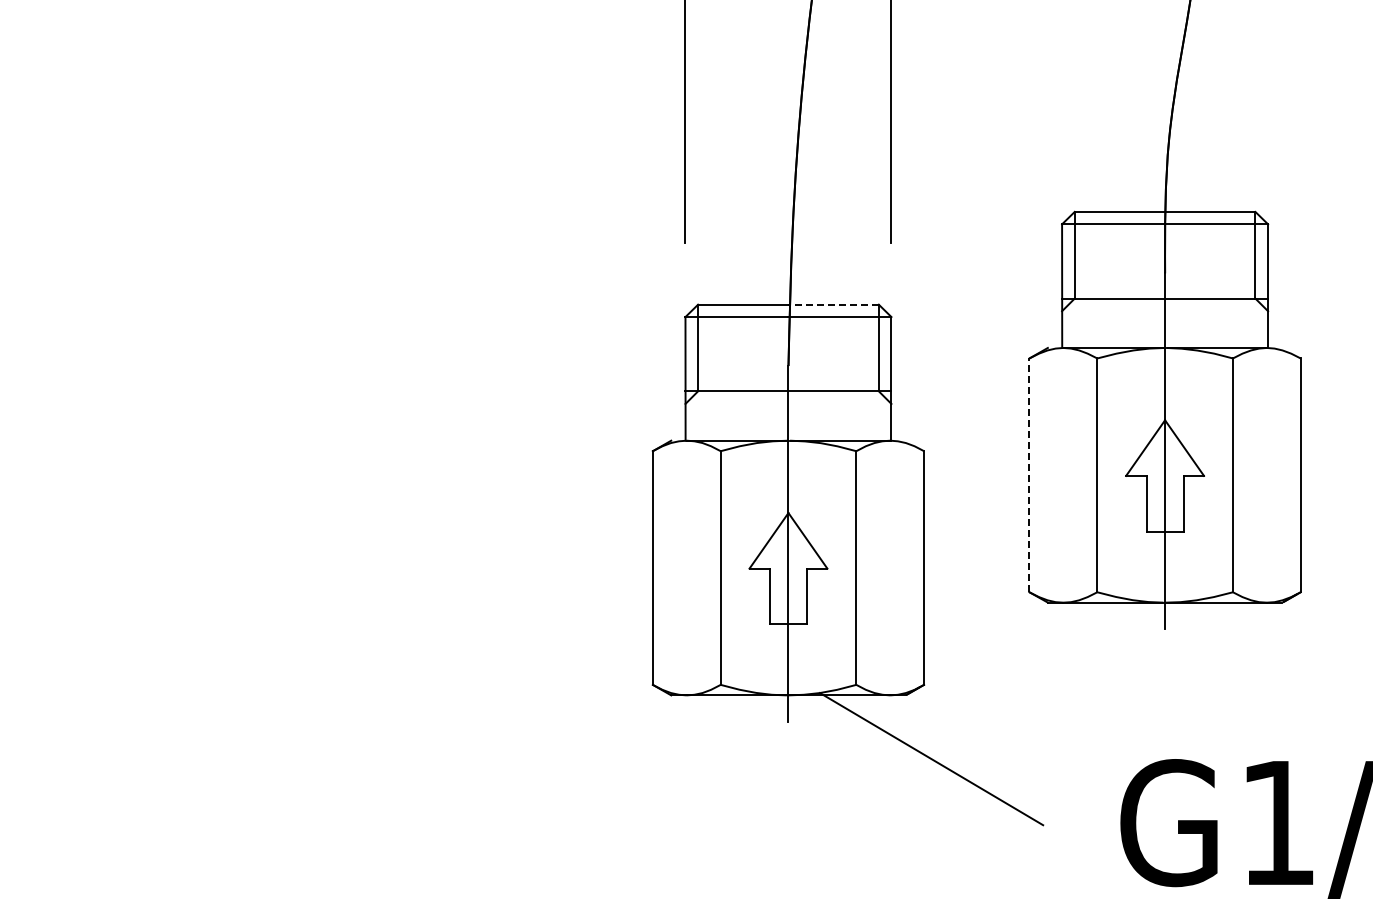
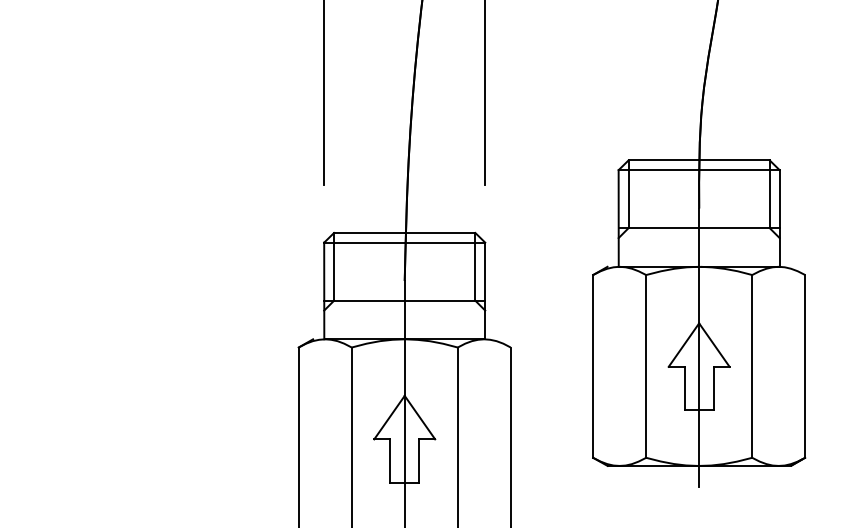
line: (833, 304) -> (439, 232), dashed -> solid
line: (1029, 475) -> (593, 366), dashed -> solid

